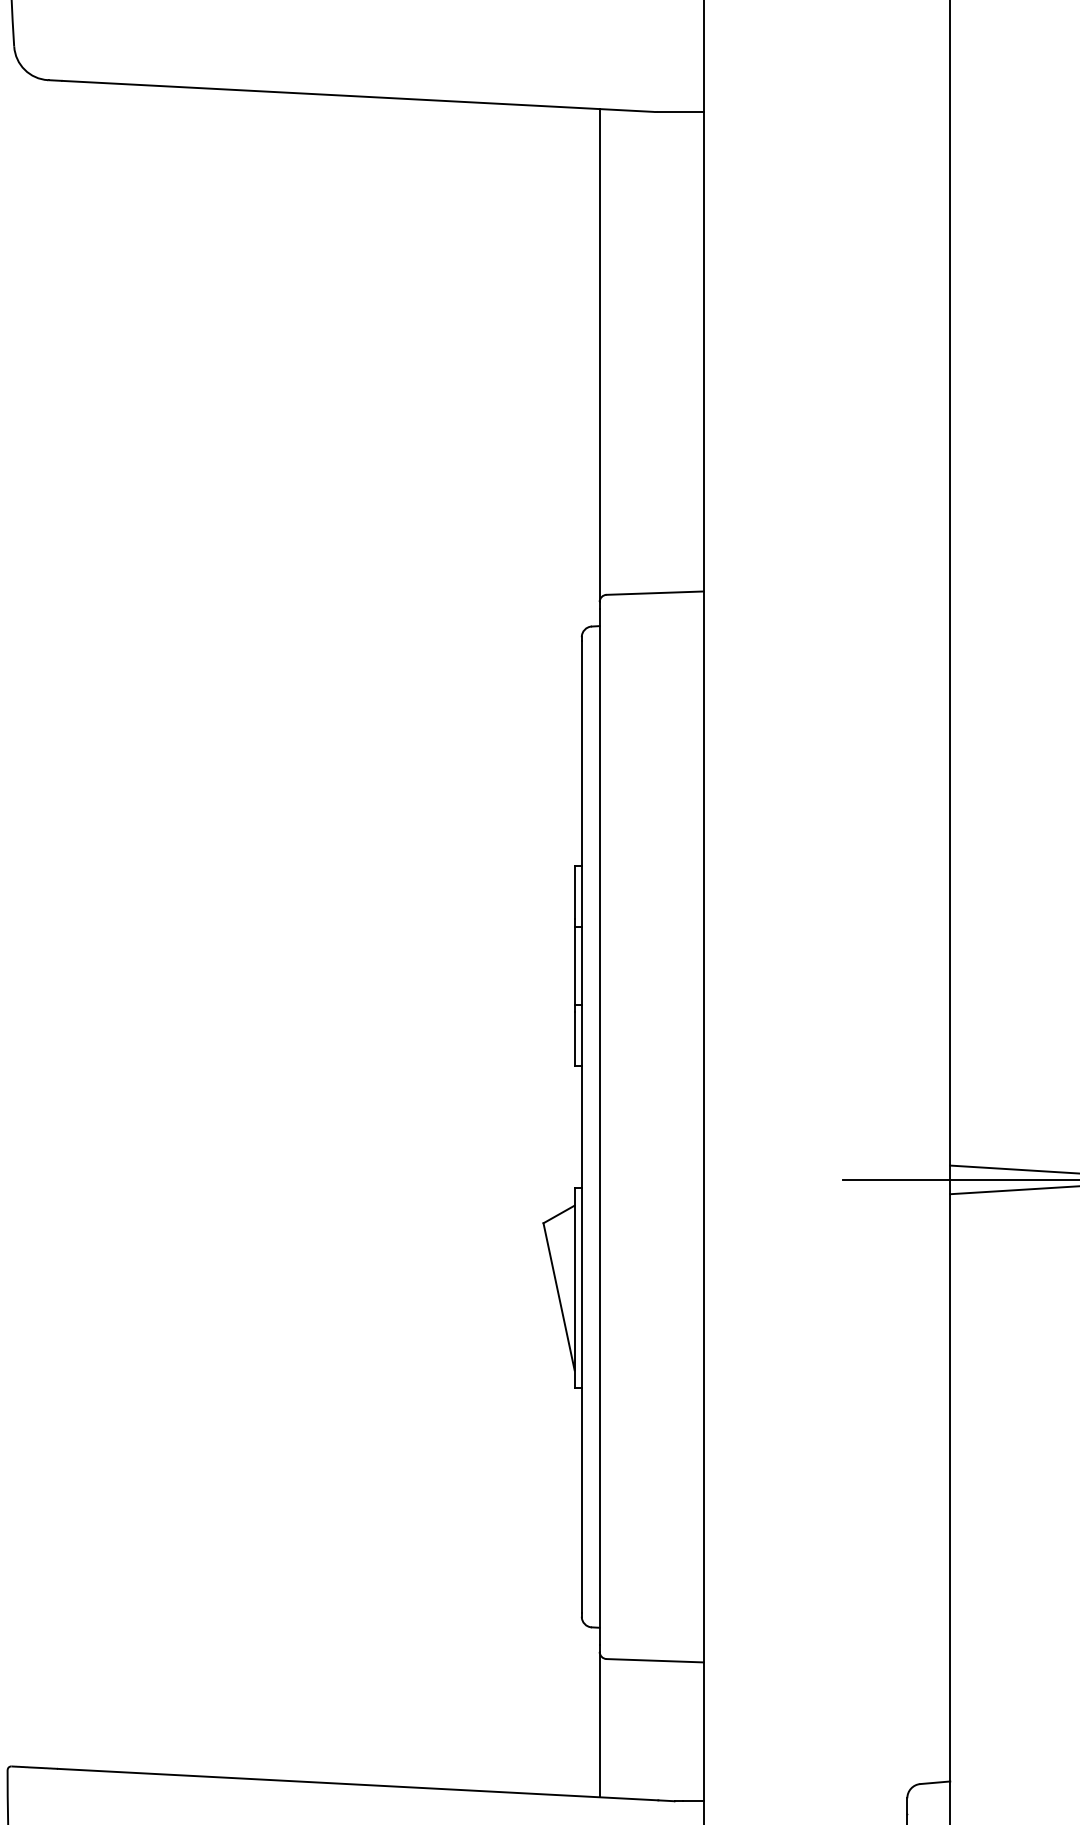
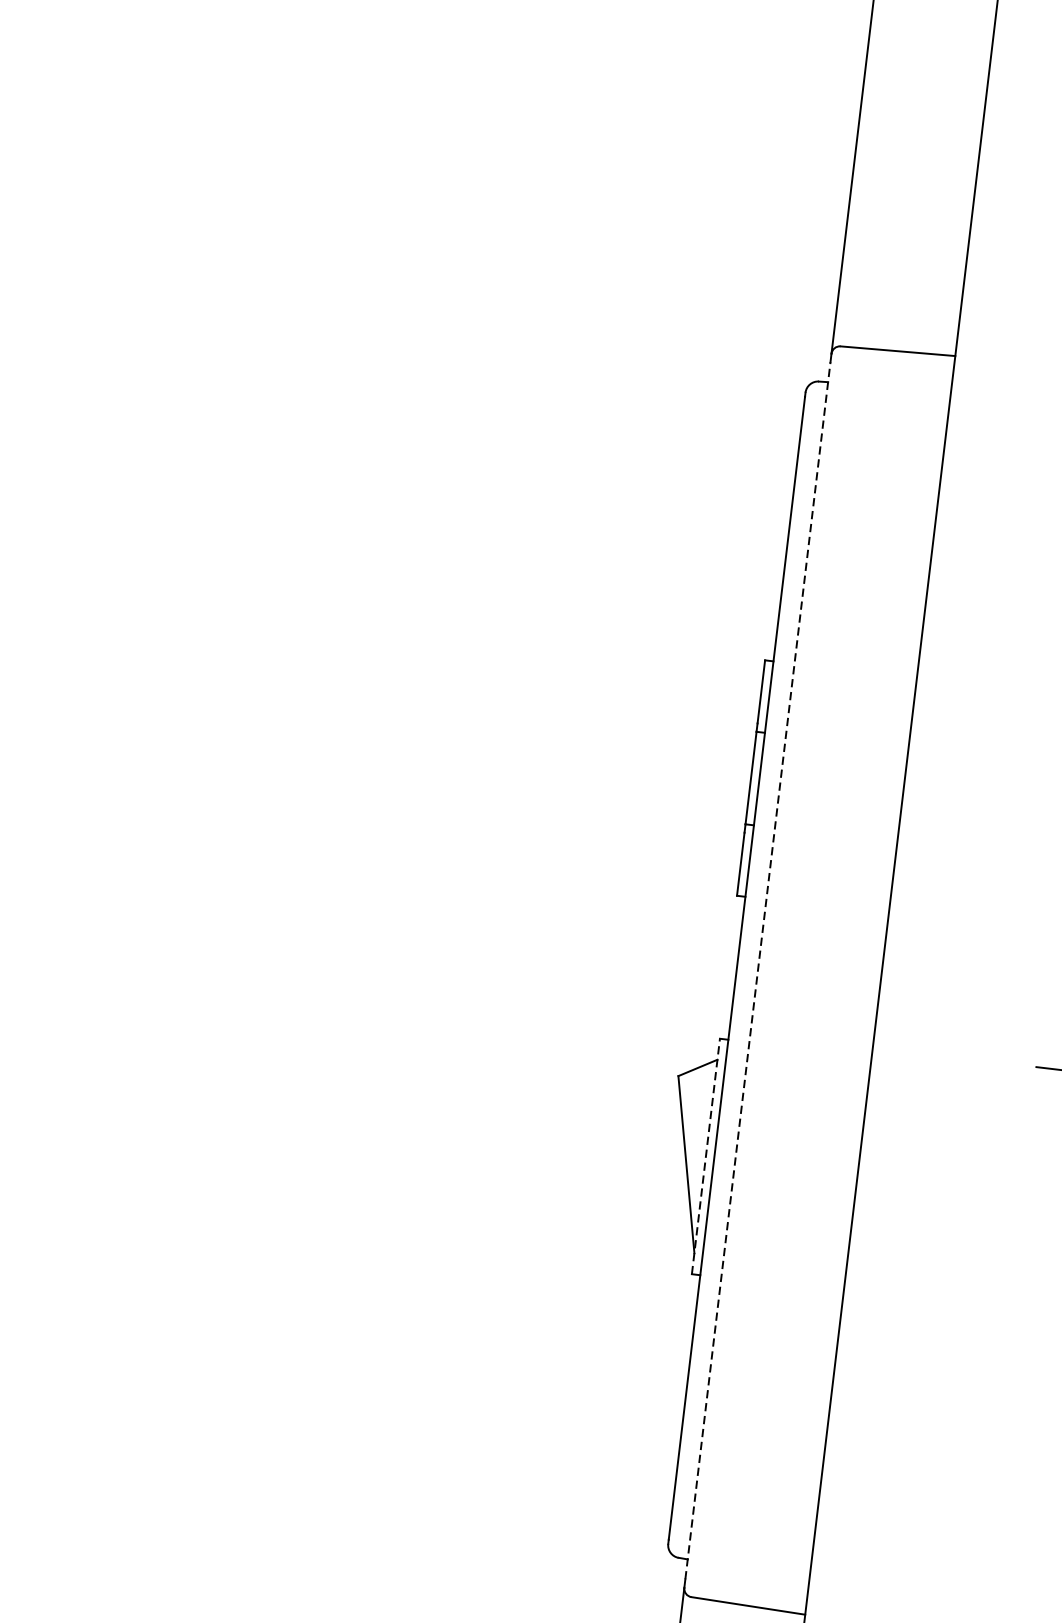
line: (599, 1126) -> (757, 970), solid -> dashed
line: (574, 1287) -> (705, 1155), solid -> dashed

